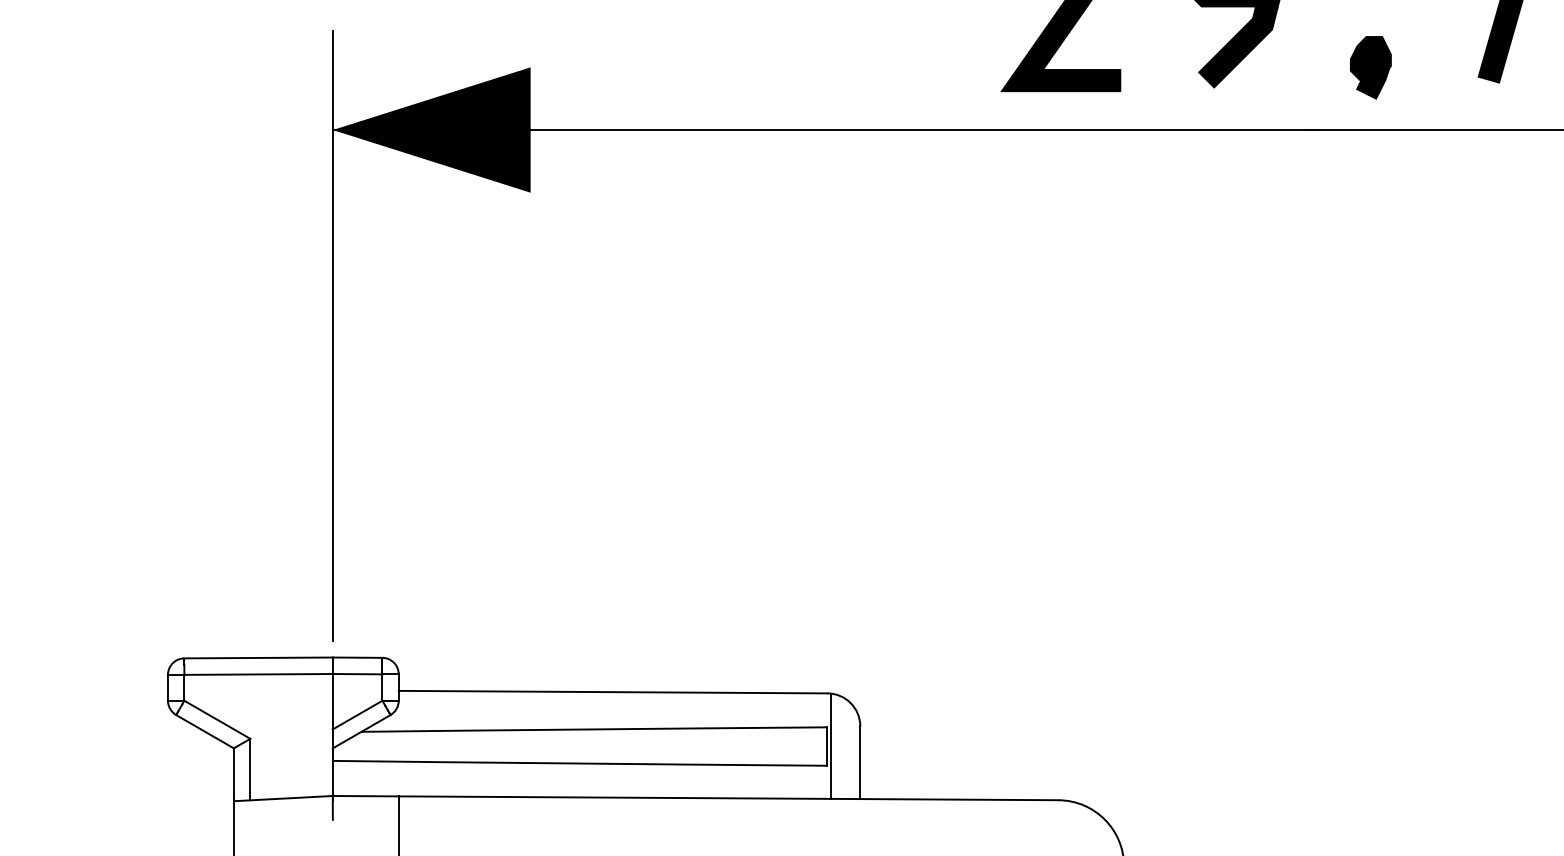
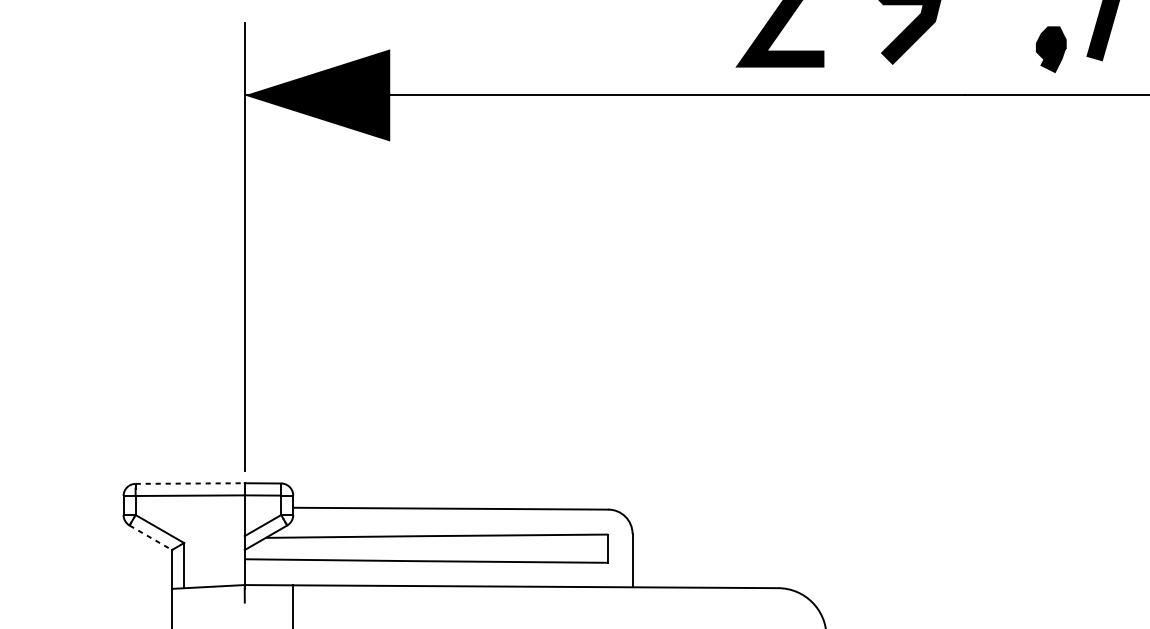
part: (1370, 67) -> (1051, 49), moved
line: (259, 657) -> (190, 483), solid -> dashed
line: (205, 731) -> (151, 537), solid -> dashed
line: (830, 745) -> (610, 547), removed

